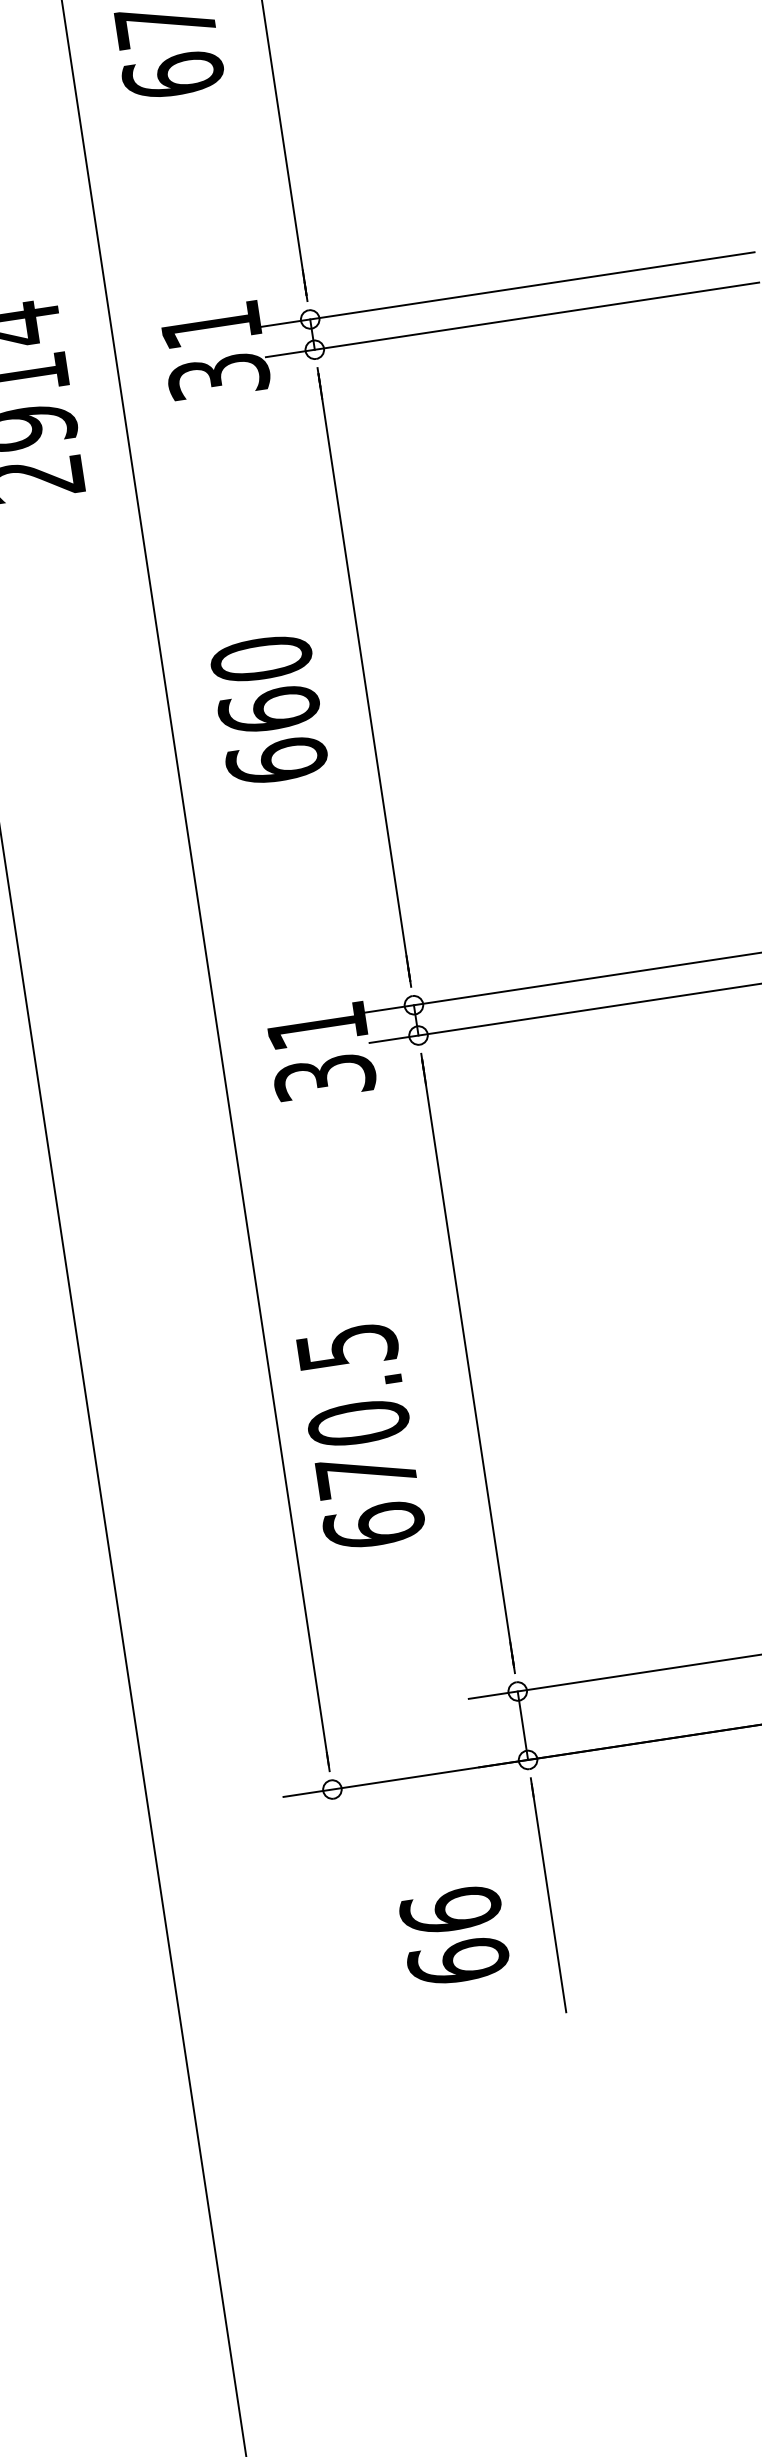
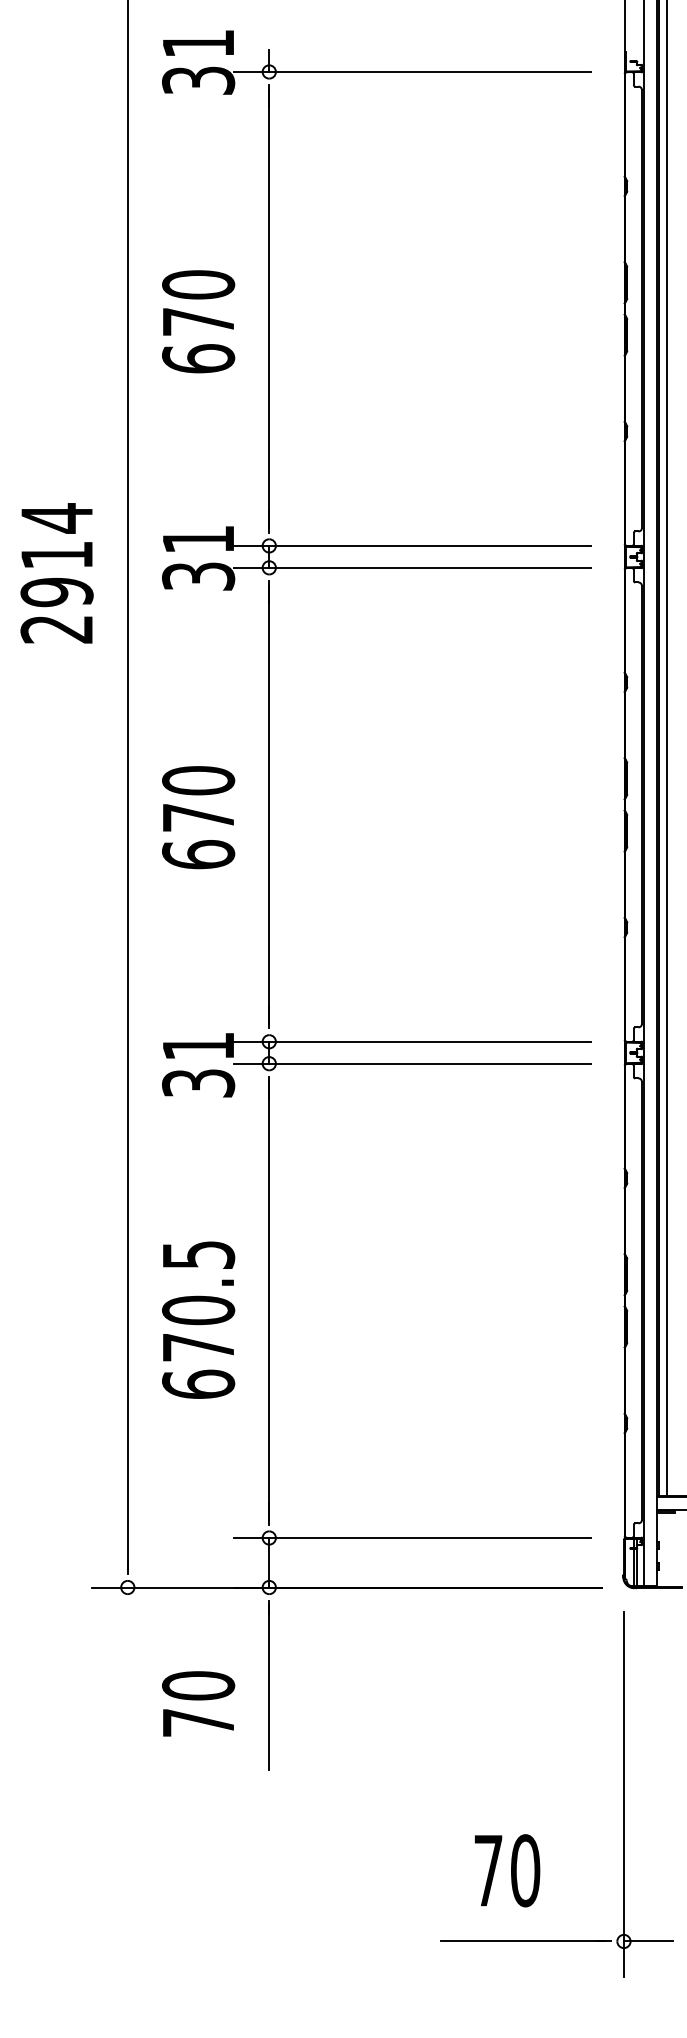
text: (269, 709) -> (198, 817), 660 -> 670
text: (360, 1435) -> (198, 1319), moved
text: (454, 1936) -> (198, 1704), 66 -> 70

